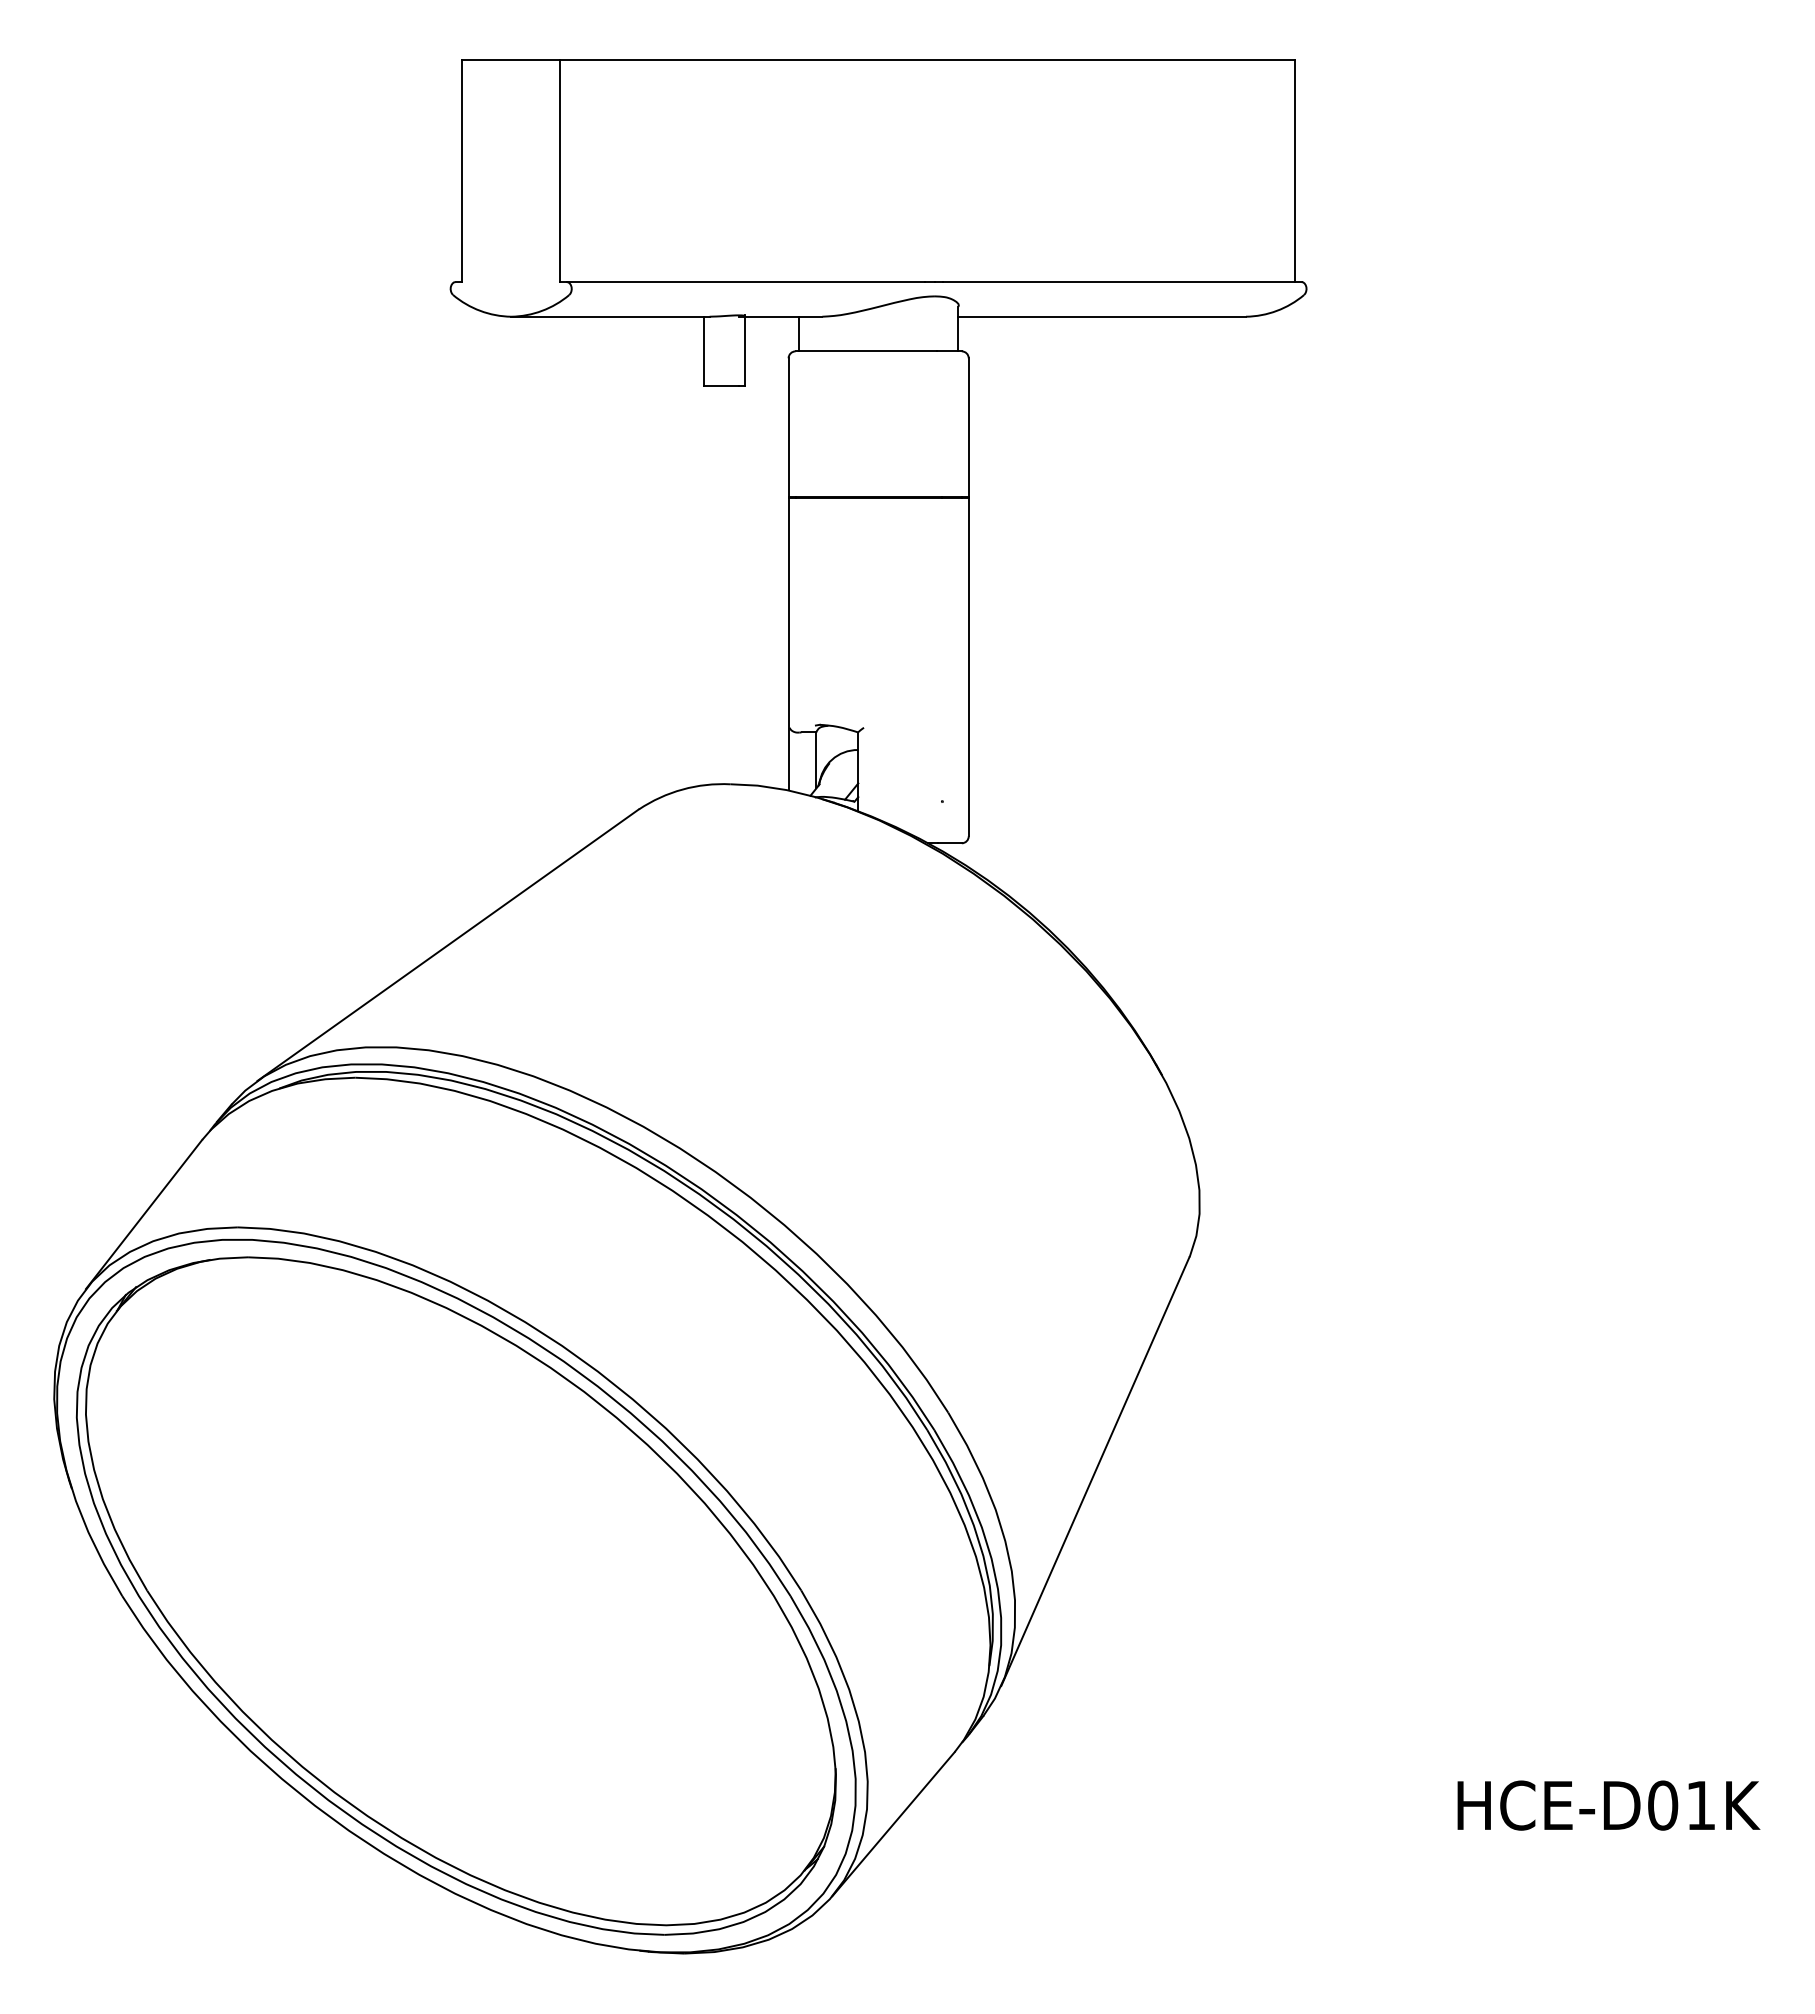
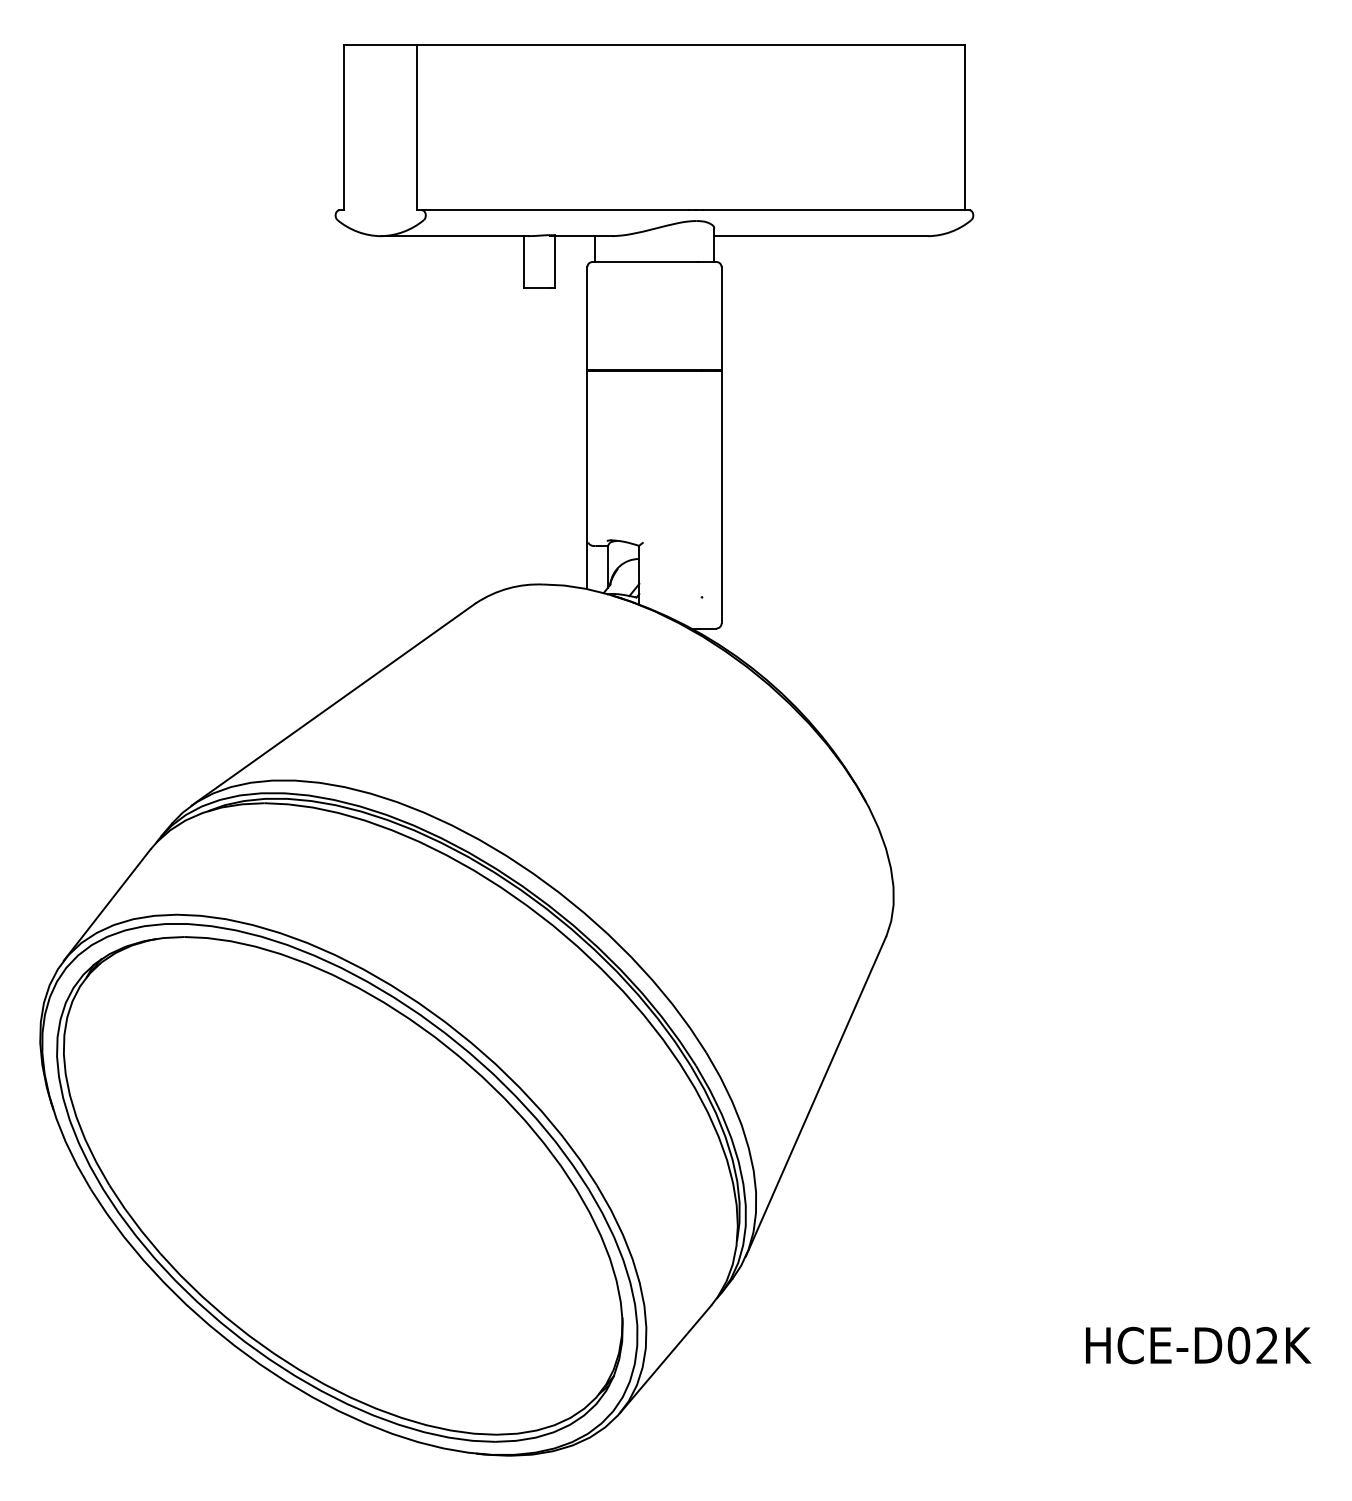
text: (1700, 1804) -> (1266, 1344), HCE-D01K -> HCE-D02K

